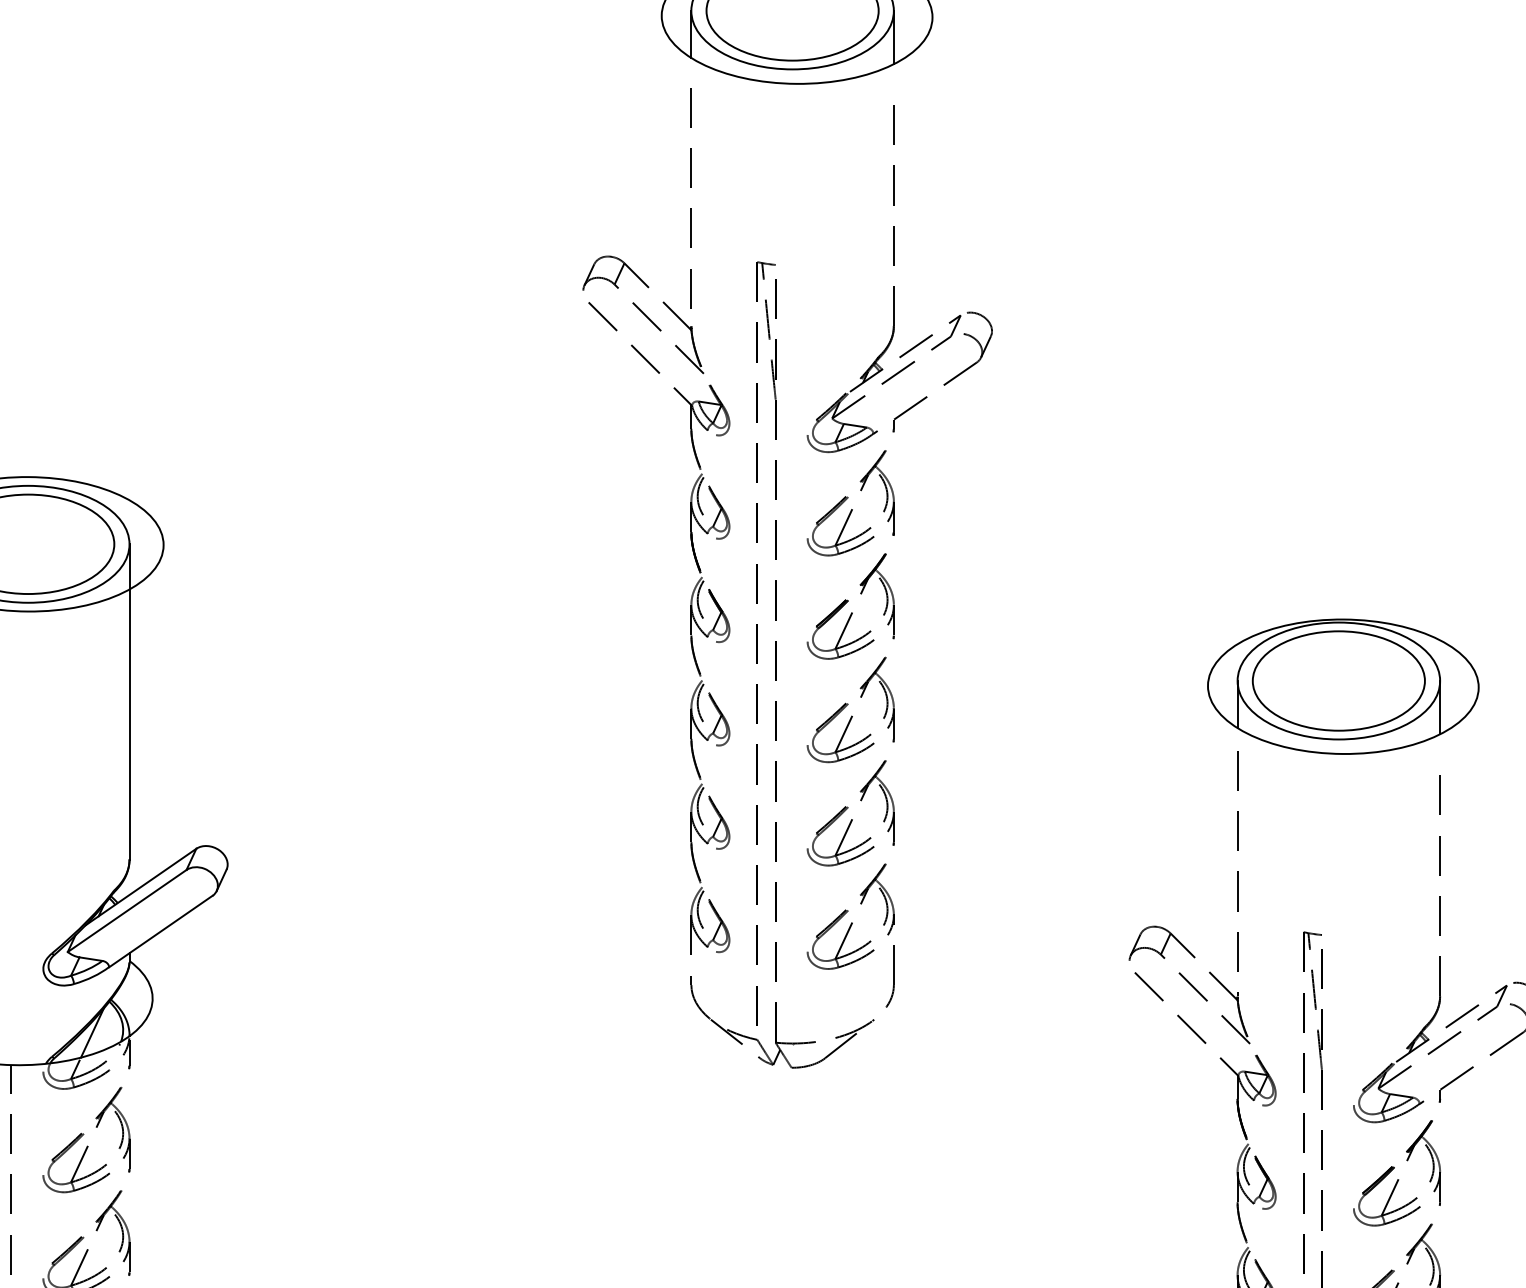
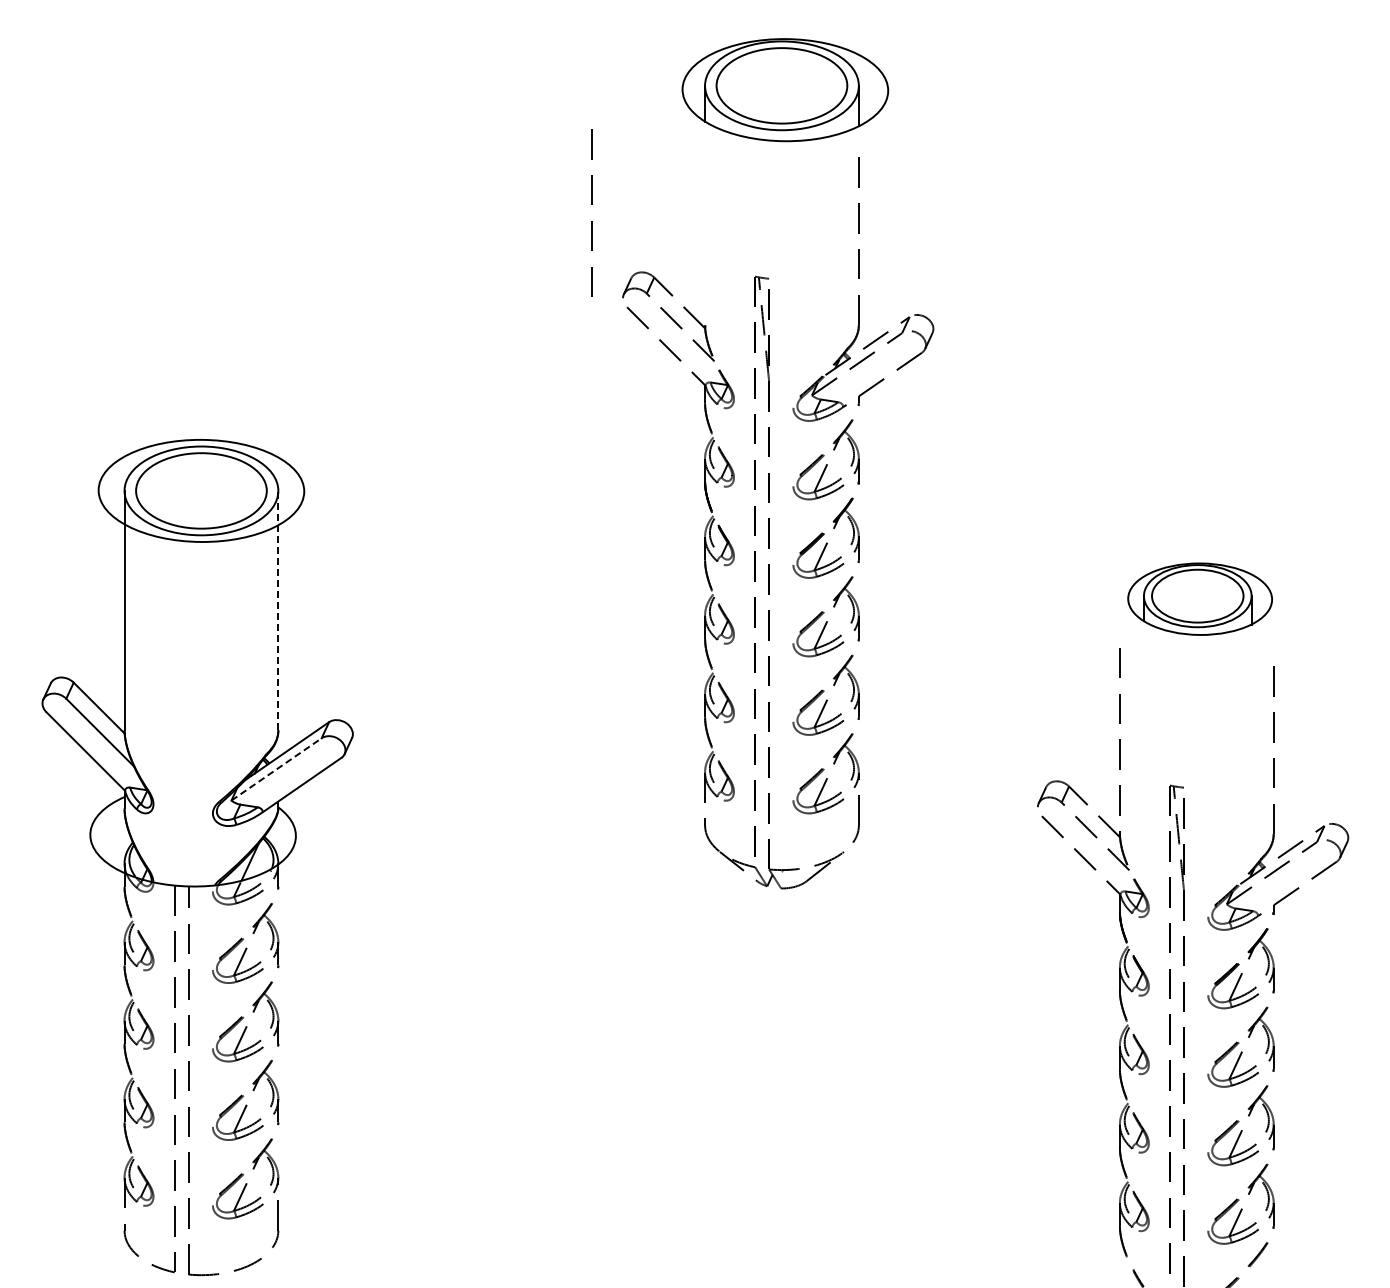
line: (690, 186) -> (591, 204), moved
part: (1342, 687) -> (1199, 599), size x0.7
line: (129, 701) -> (278, 610), solid -> dashed
line: (127, 911) -> (276, 769), solid -> dashed

